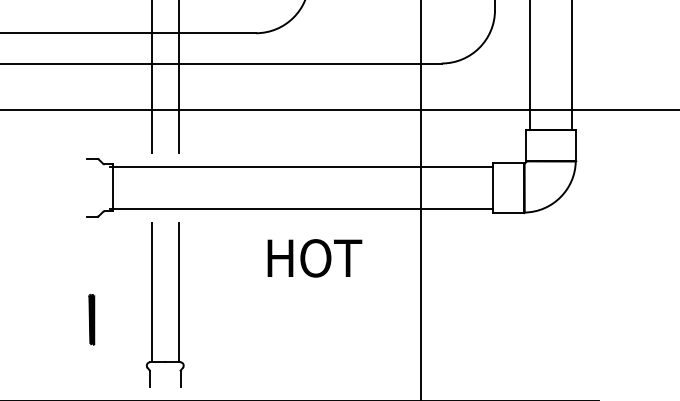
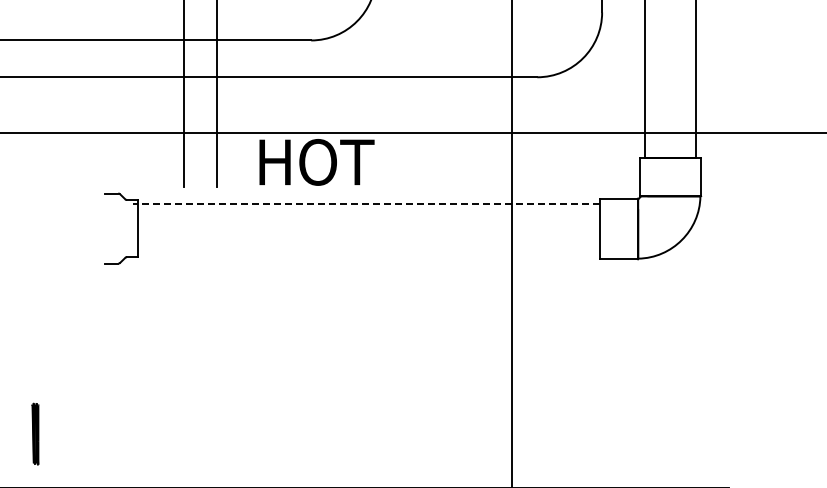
line: (301, 167) -> (366, 203), solid -> dashed
line: (301, 209) -> (366, 254), removed
text: (314, 258) -> (316, 162), moved
part: (151, 304) -> (184, 370), removed
part: (91, 319) -> (35, 433), moved

